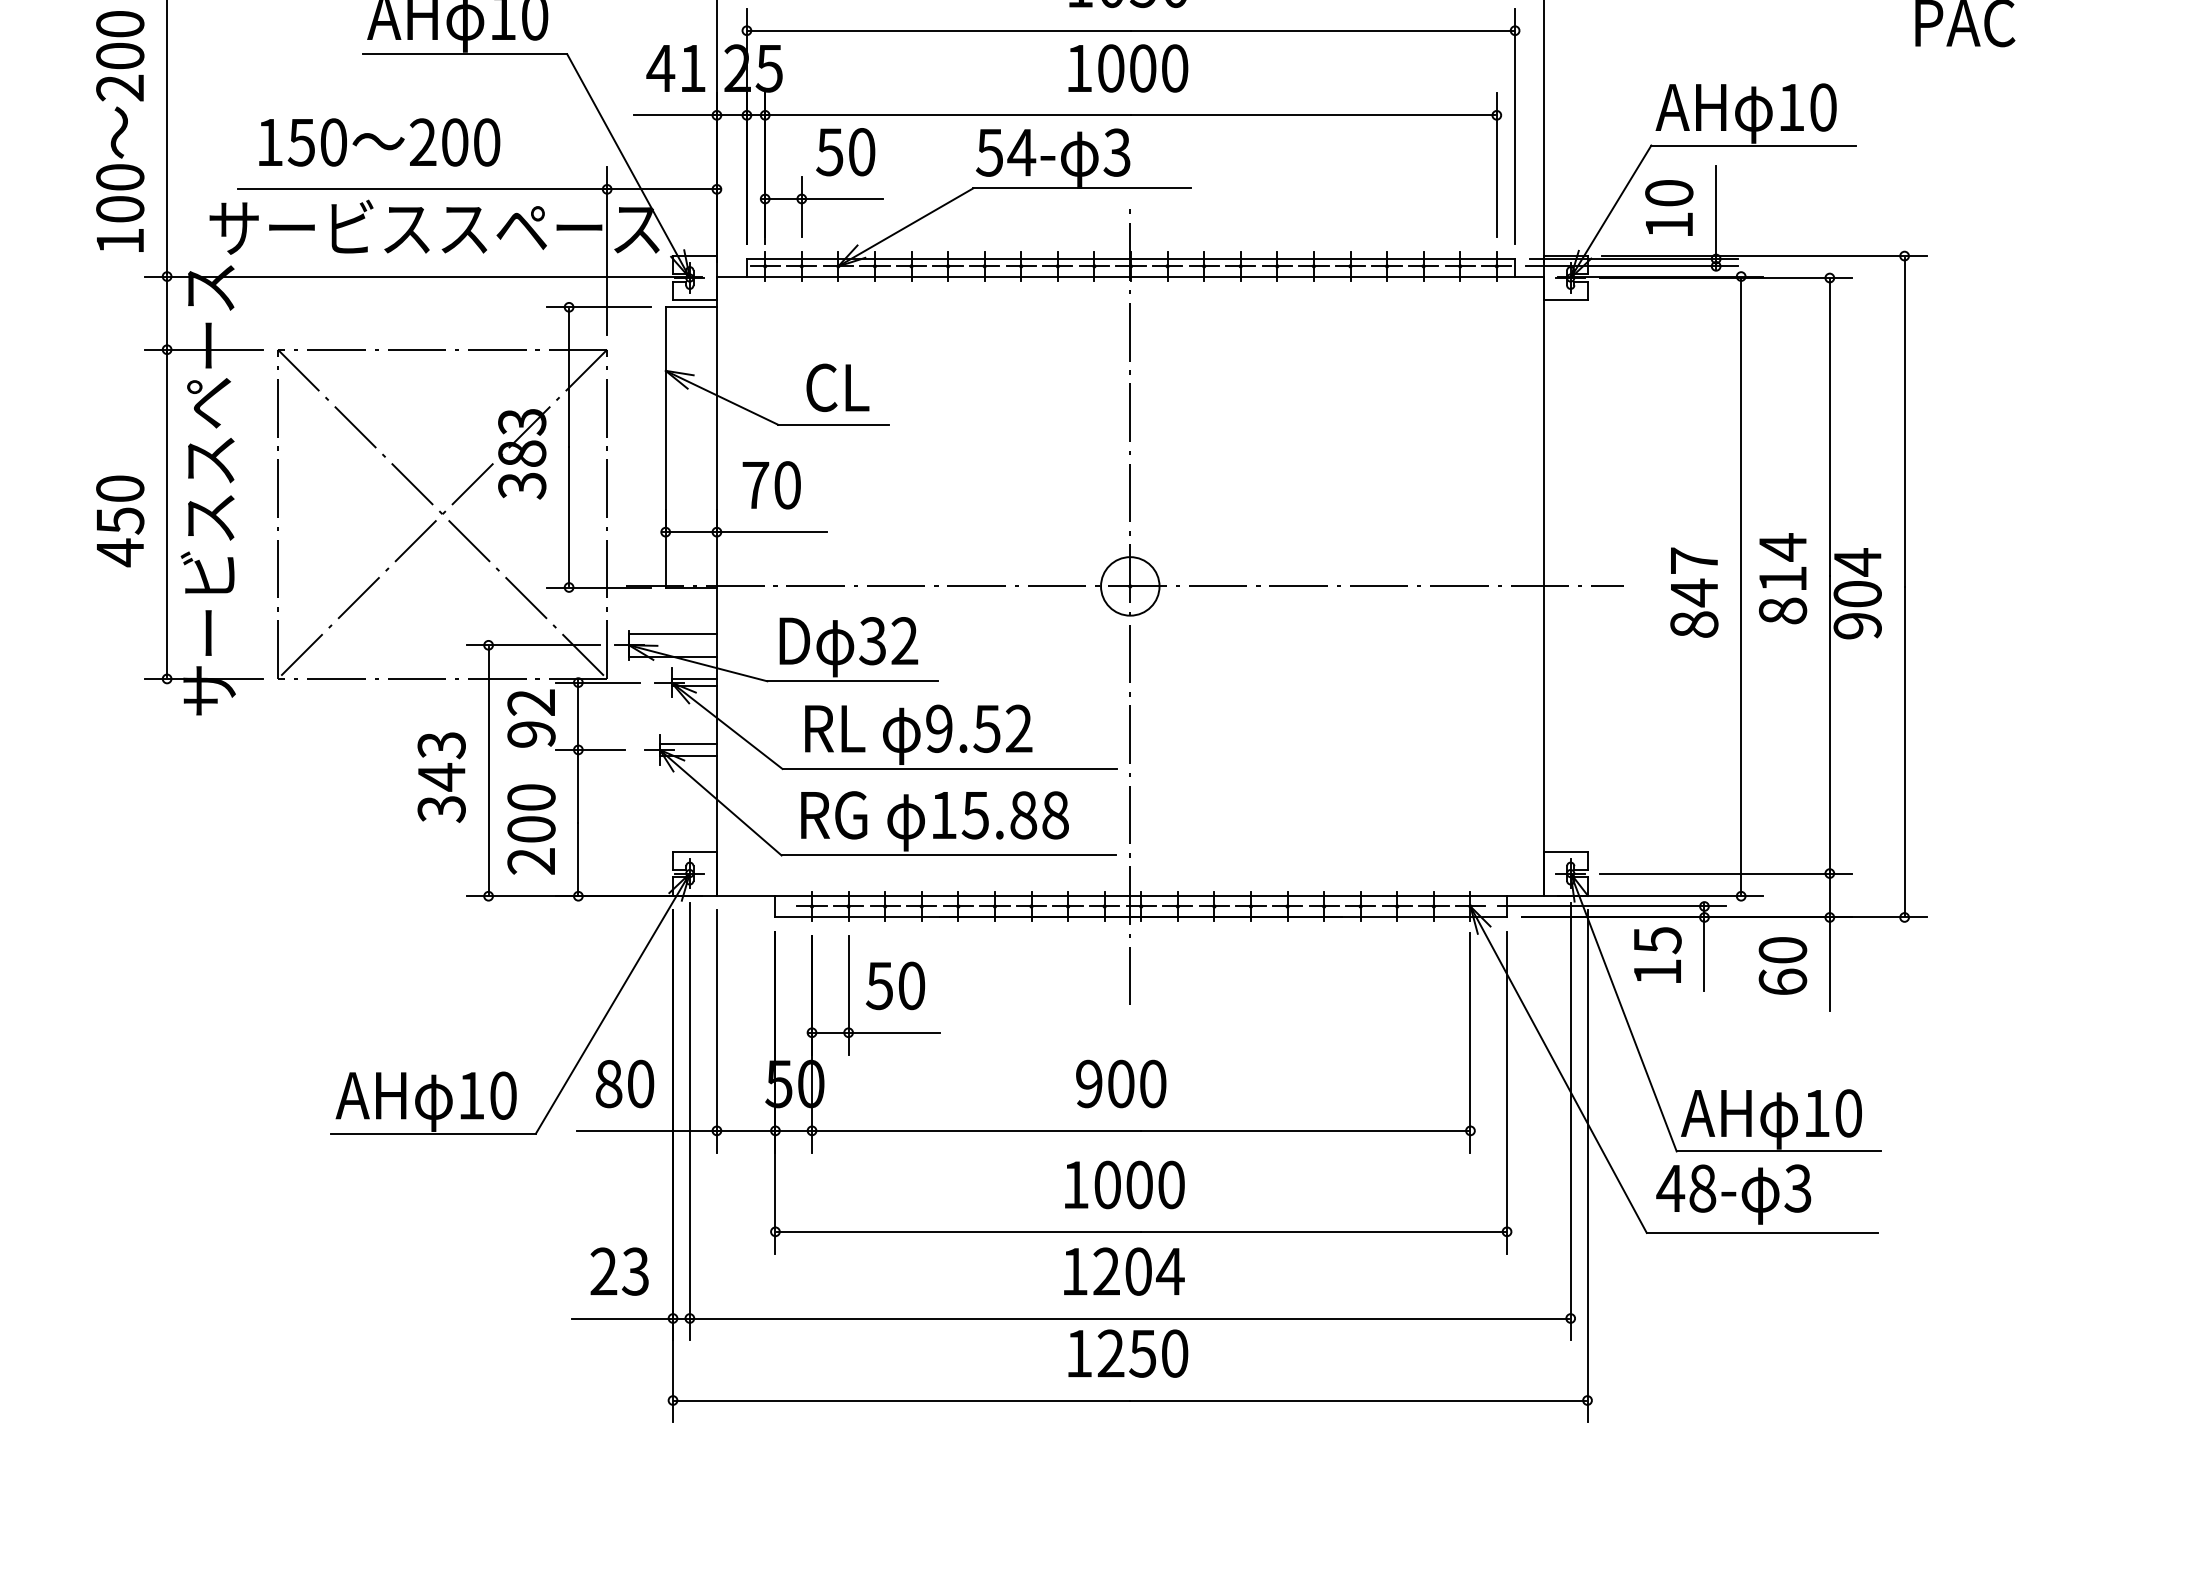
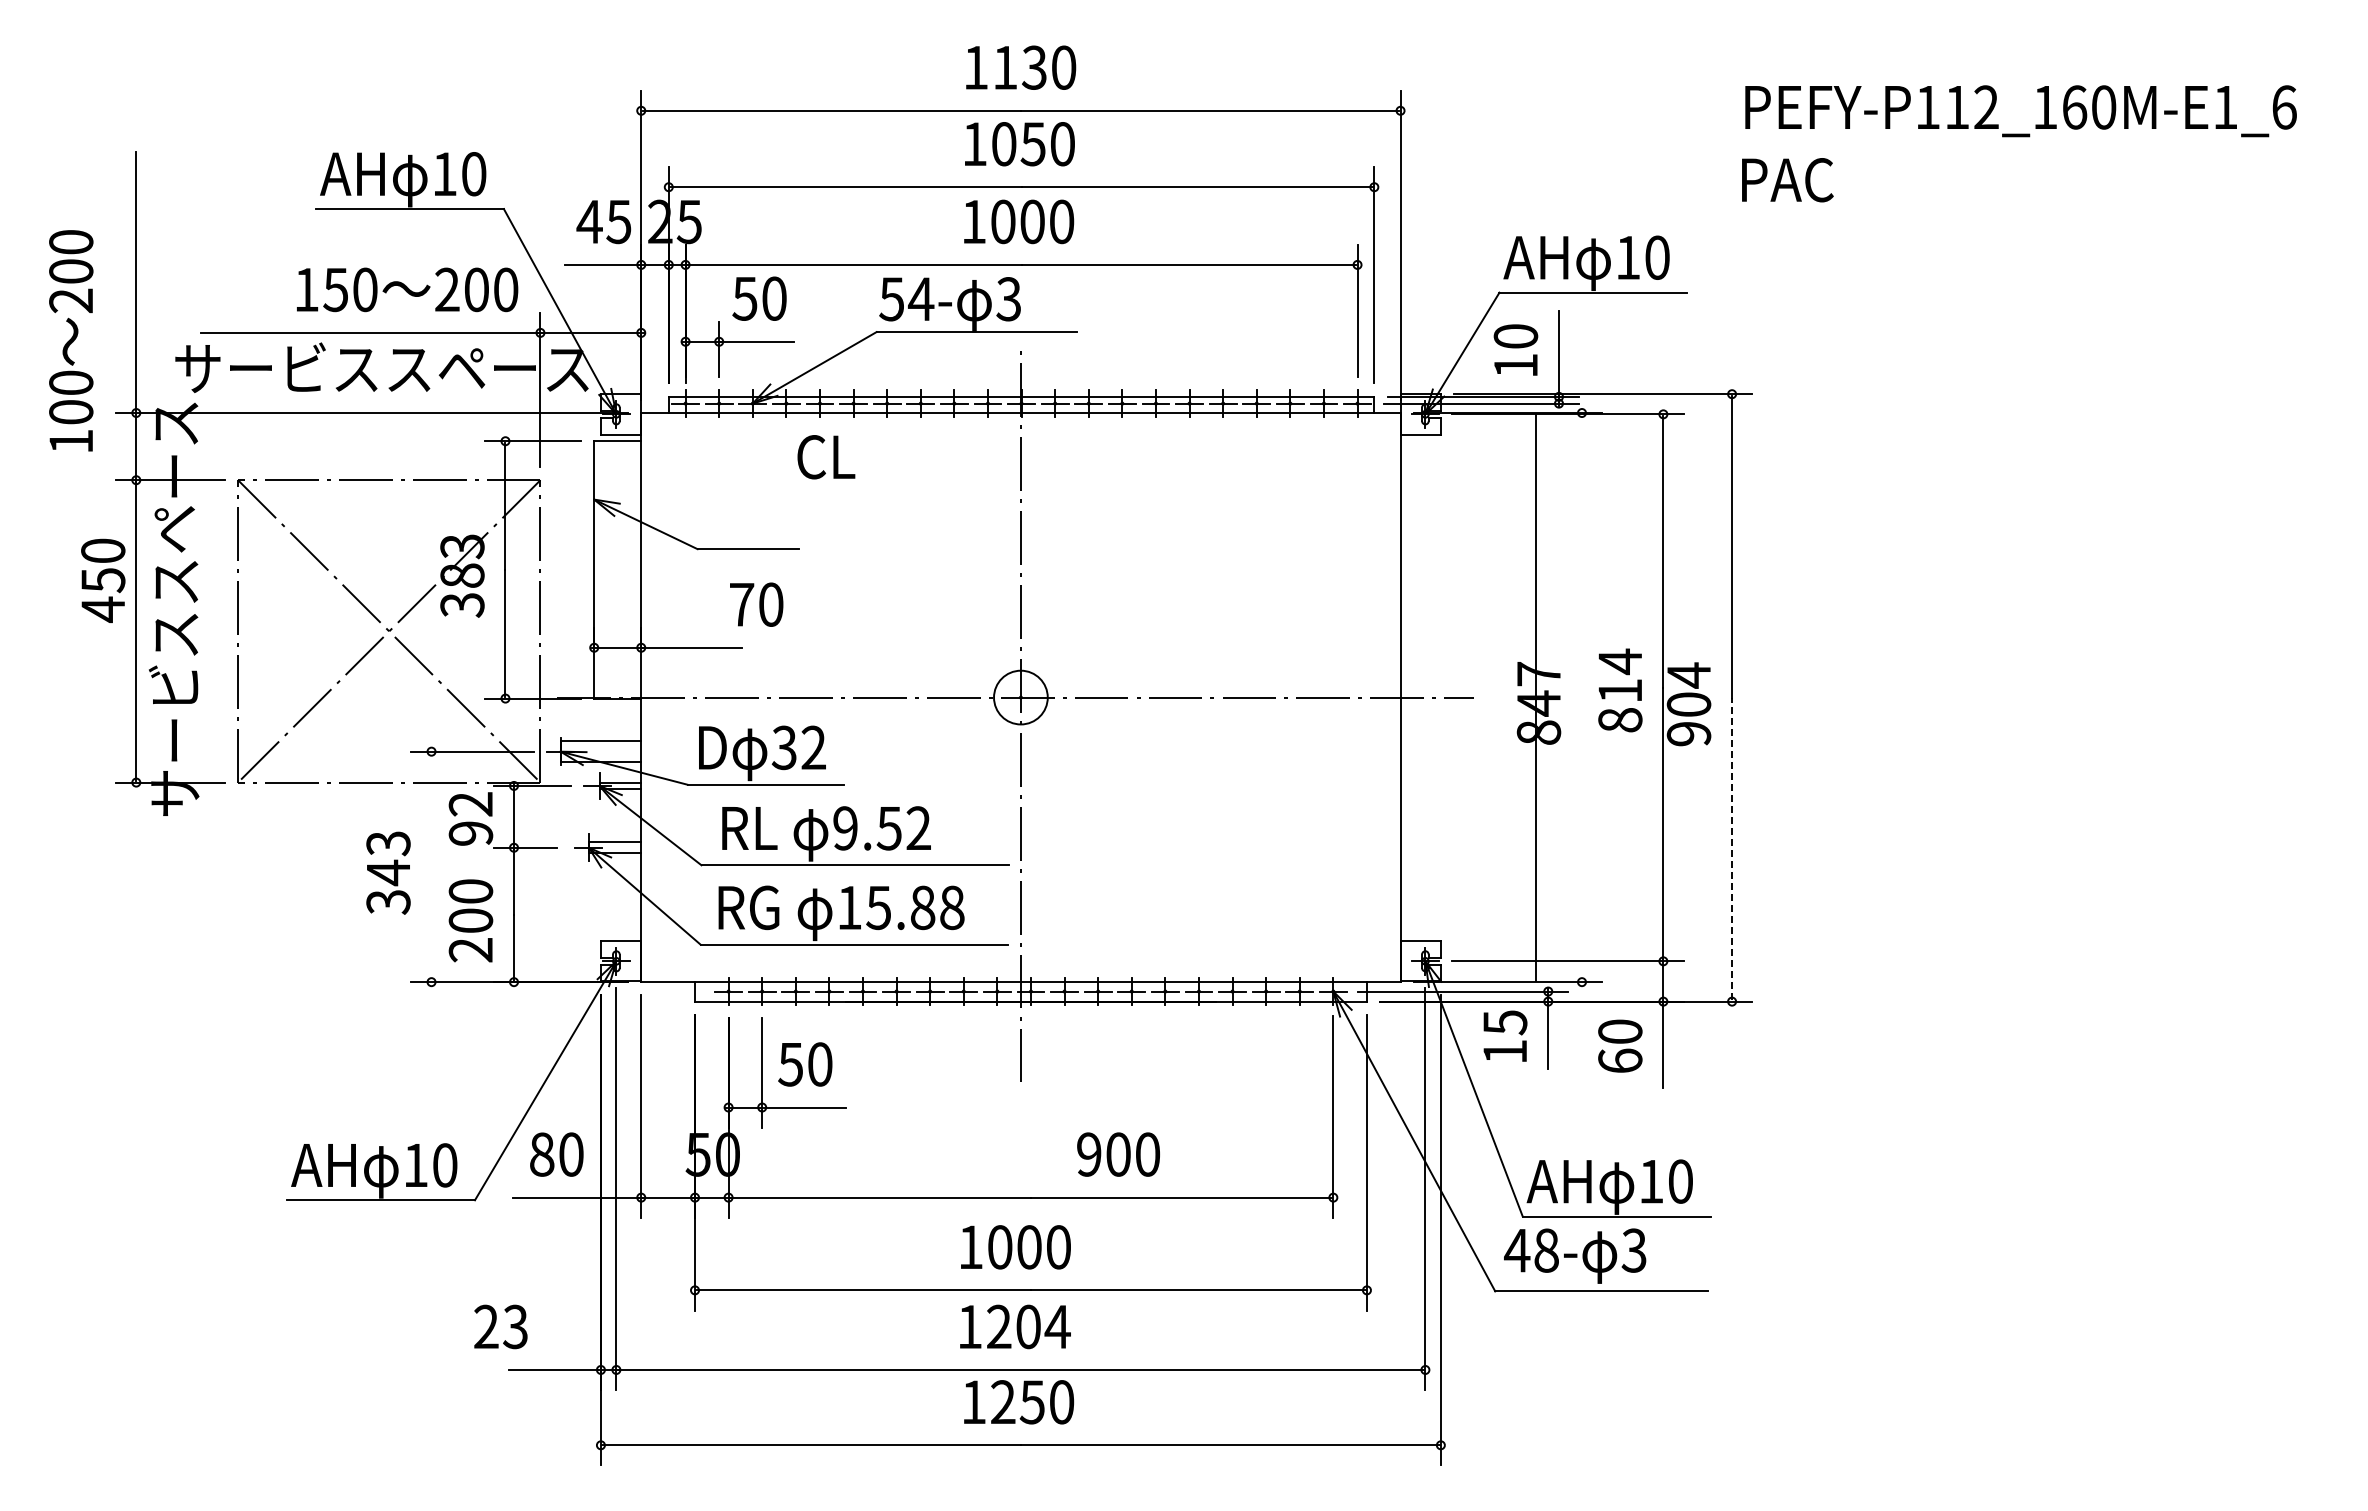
text: (692, 69) -> (618, 222), 41 -> 45
text: (120, 131) -> (71, 340), moved
text: (379, 142) -> (407, 289), moved
text: (838, 388) -> (826, 457), moved
text: (771, 485) -> (756, 604), moved
text: (120, 520) -> (103, 580), moved
line: (1740, 586) -> (1535, 697), moved
line: (1905, 750) -> (1732, 848), solid -> dashed
line: (488, 770) -> (431, 866), removed
text: (1121, 1083) -> (1118, 1154), moved
text: (619, 1271) -> (500, 1326), moved

